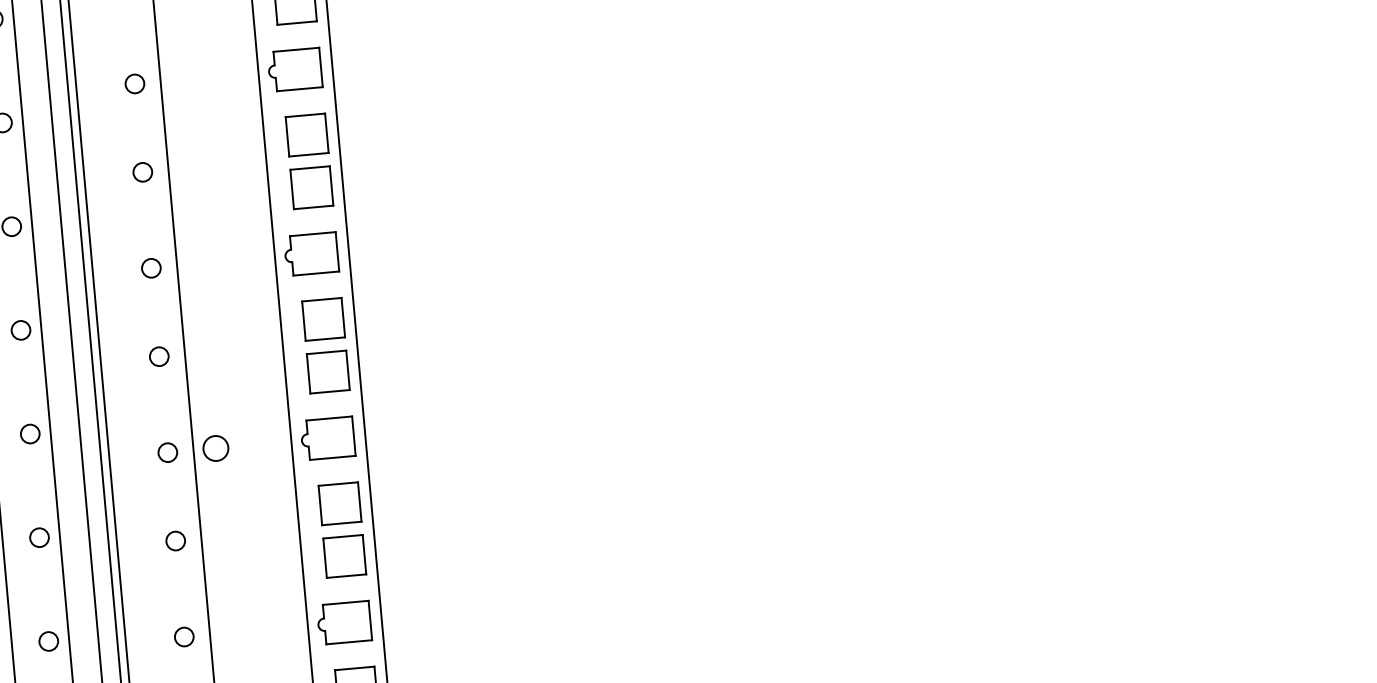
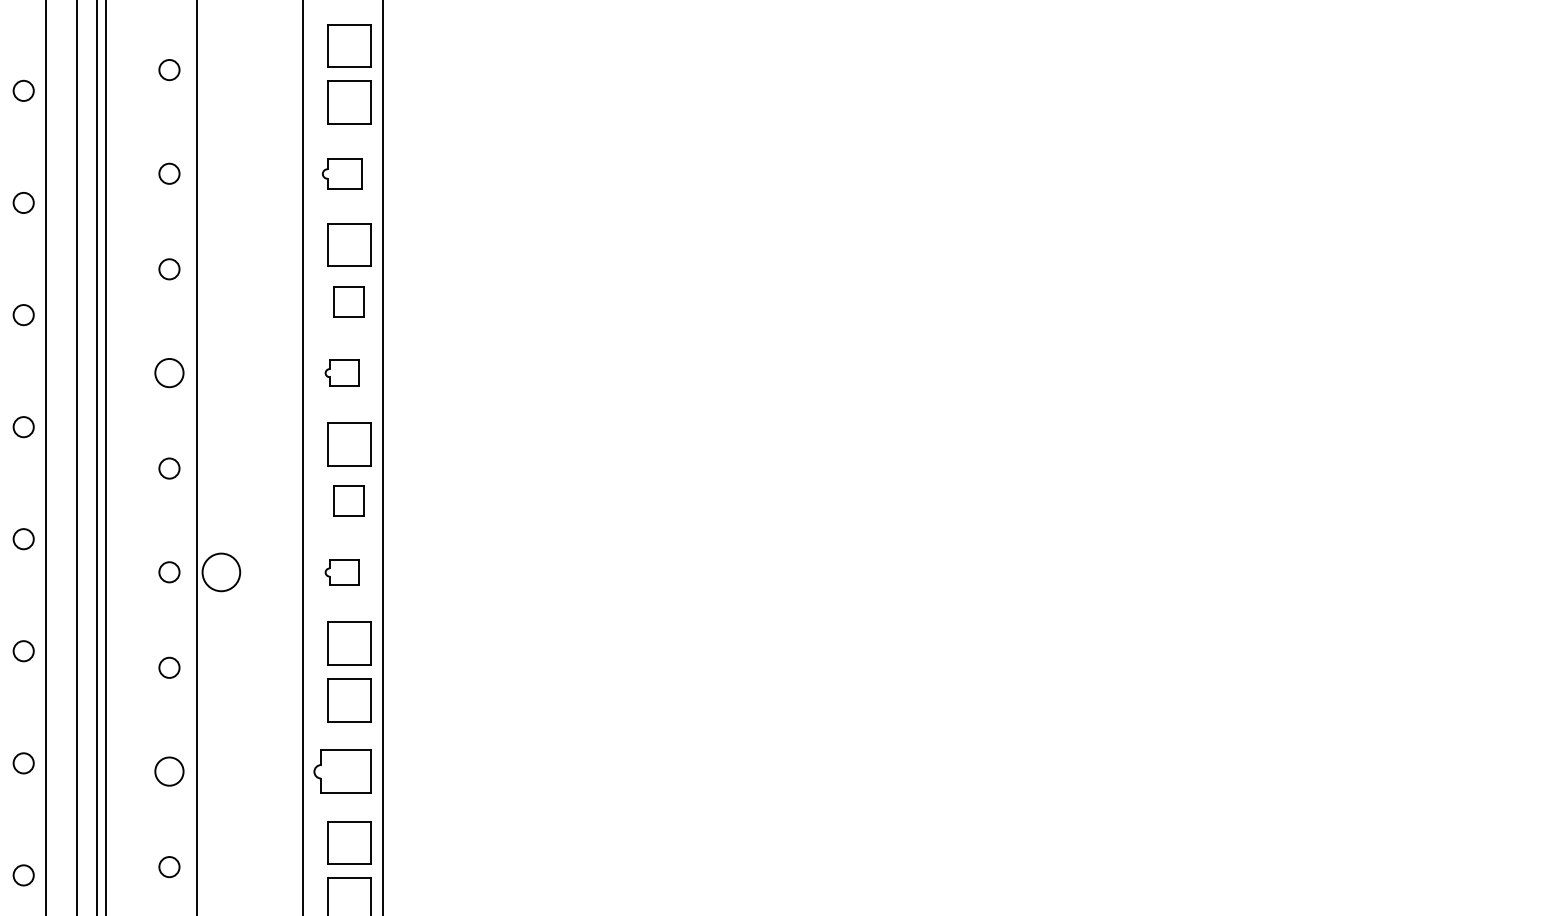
part: (295, 69) -> (342, 173), size x0.7
part: (312, 187) -> (349, 301), size x0.7
part: (311, 253) -> (342, 372), size x0.6
circle: (151, 267) -> (169, 372), size x1.4
part: (328, 372) -> (349, 501), size x0.7
part: (327, 438) -> (342, 572), size x0.6
circle: (215, 448) -> (220, 572), size x1.4
circle: (184, 636) -> (169, 771), size x1.4

